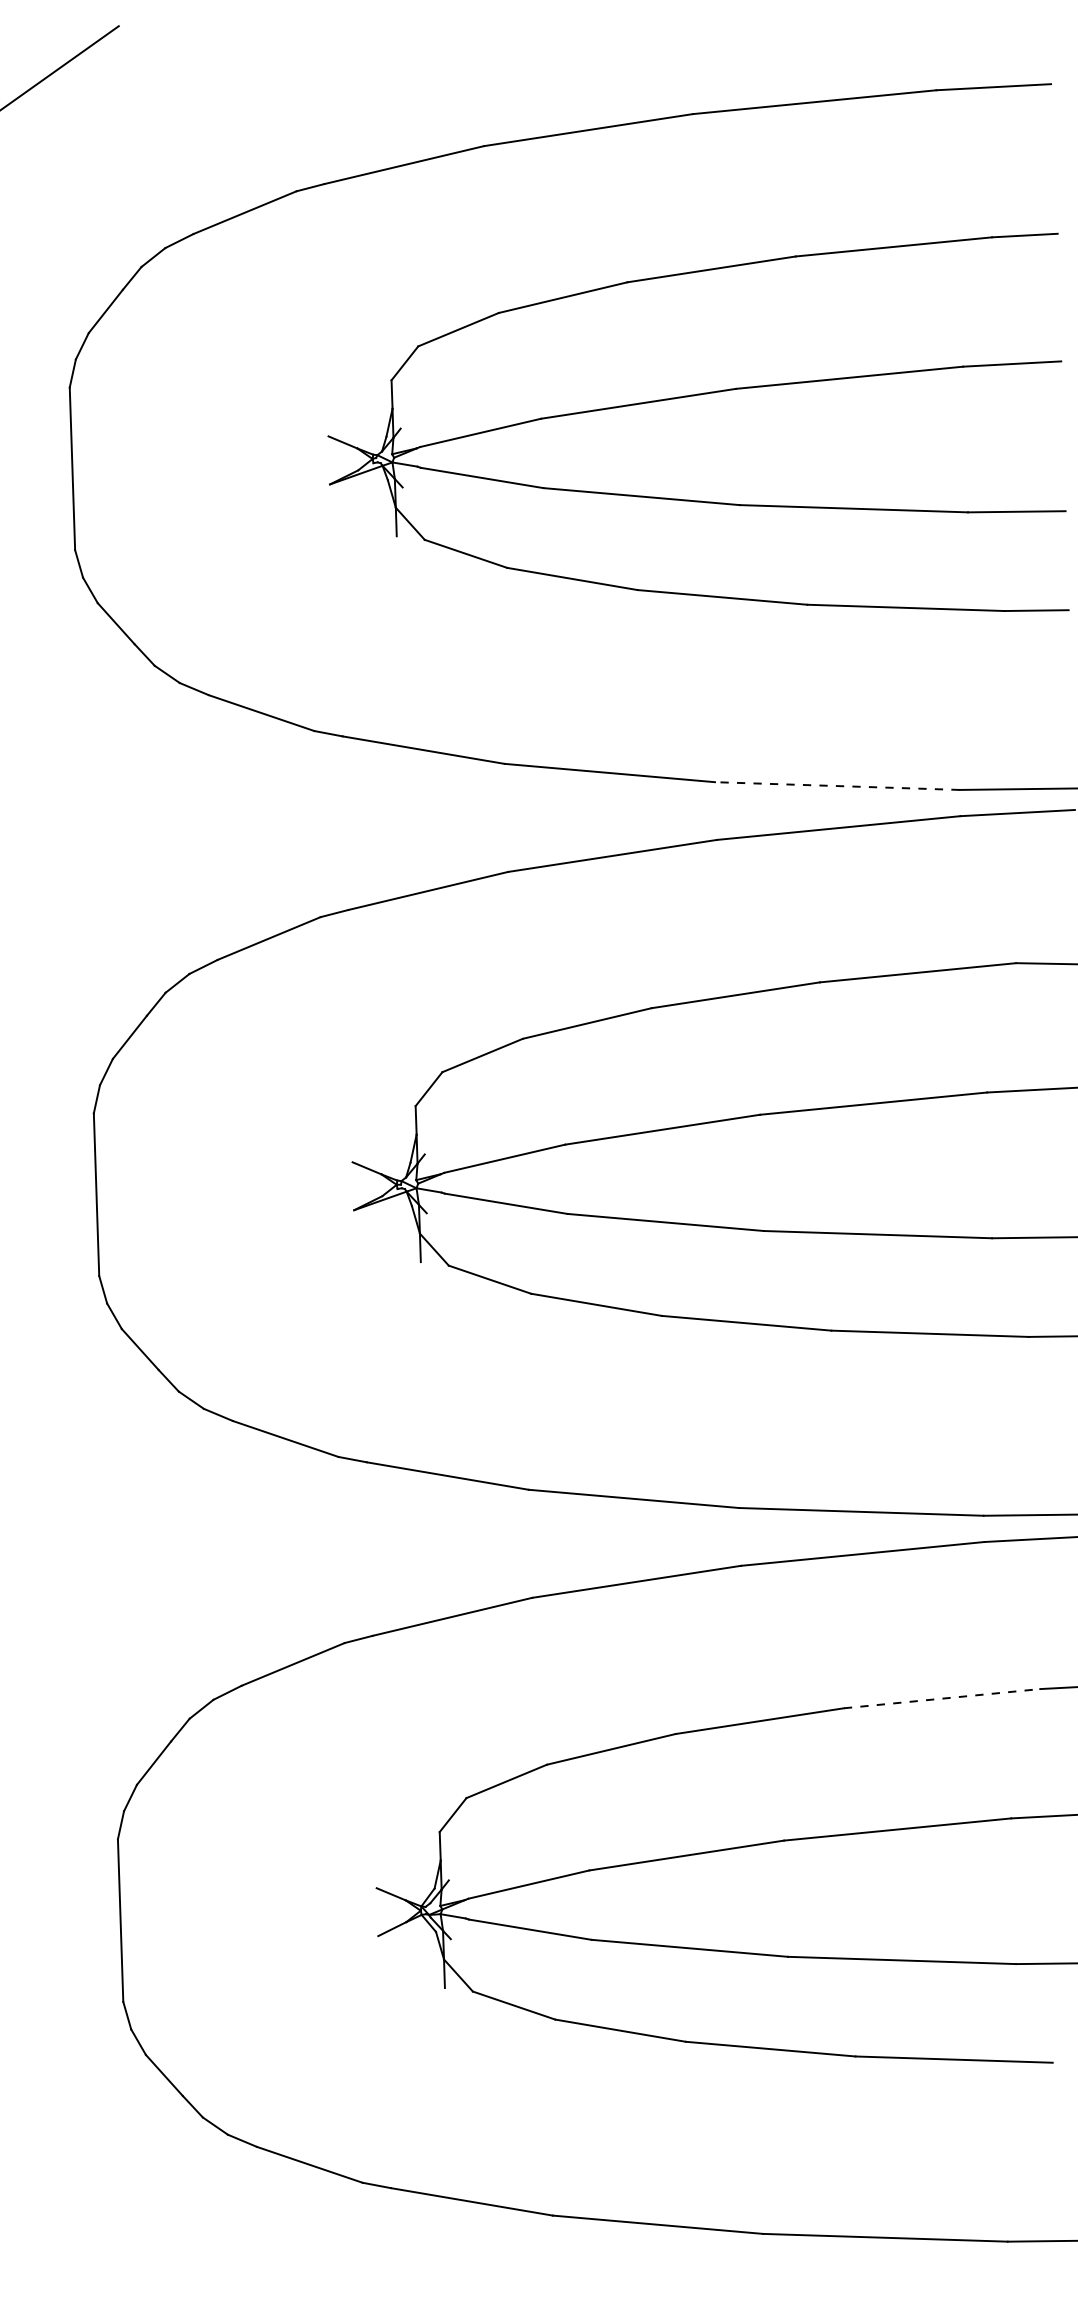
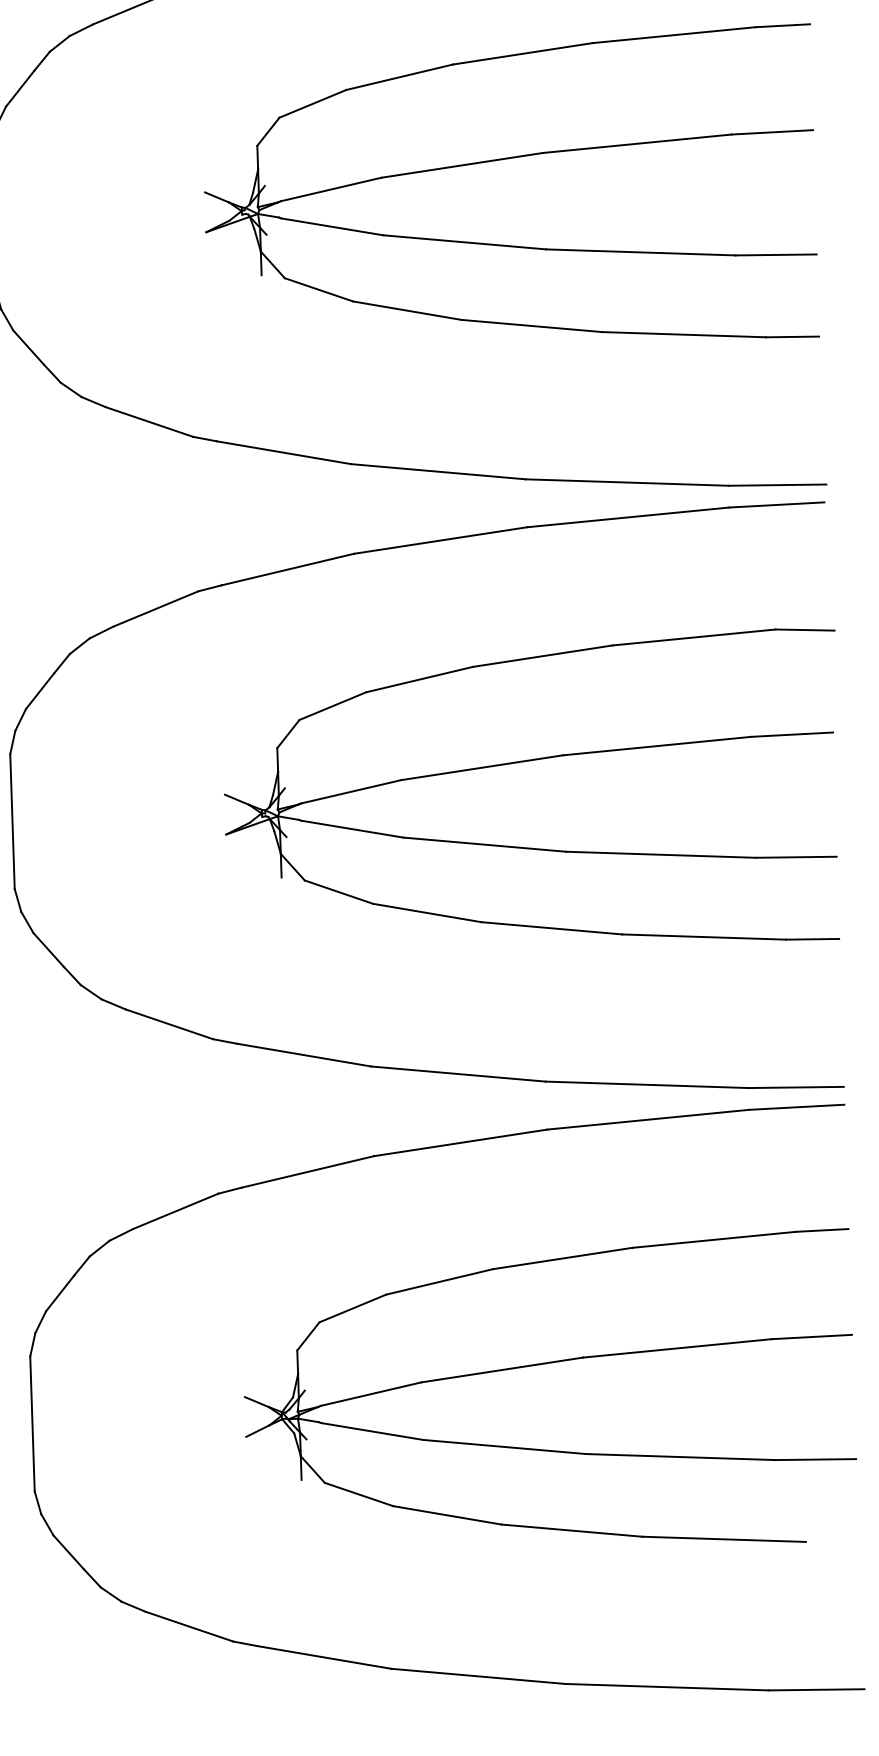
line: (836, 786) -> (626, 482), dashed -> solid
line: (942, 1698) -> (714, 1239), dashed -> solid

